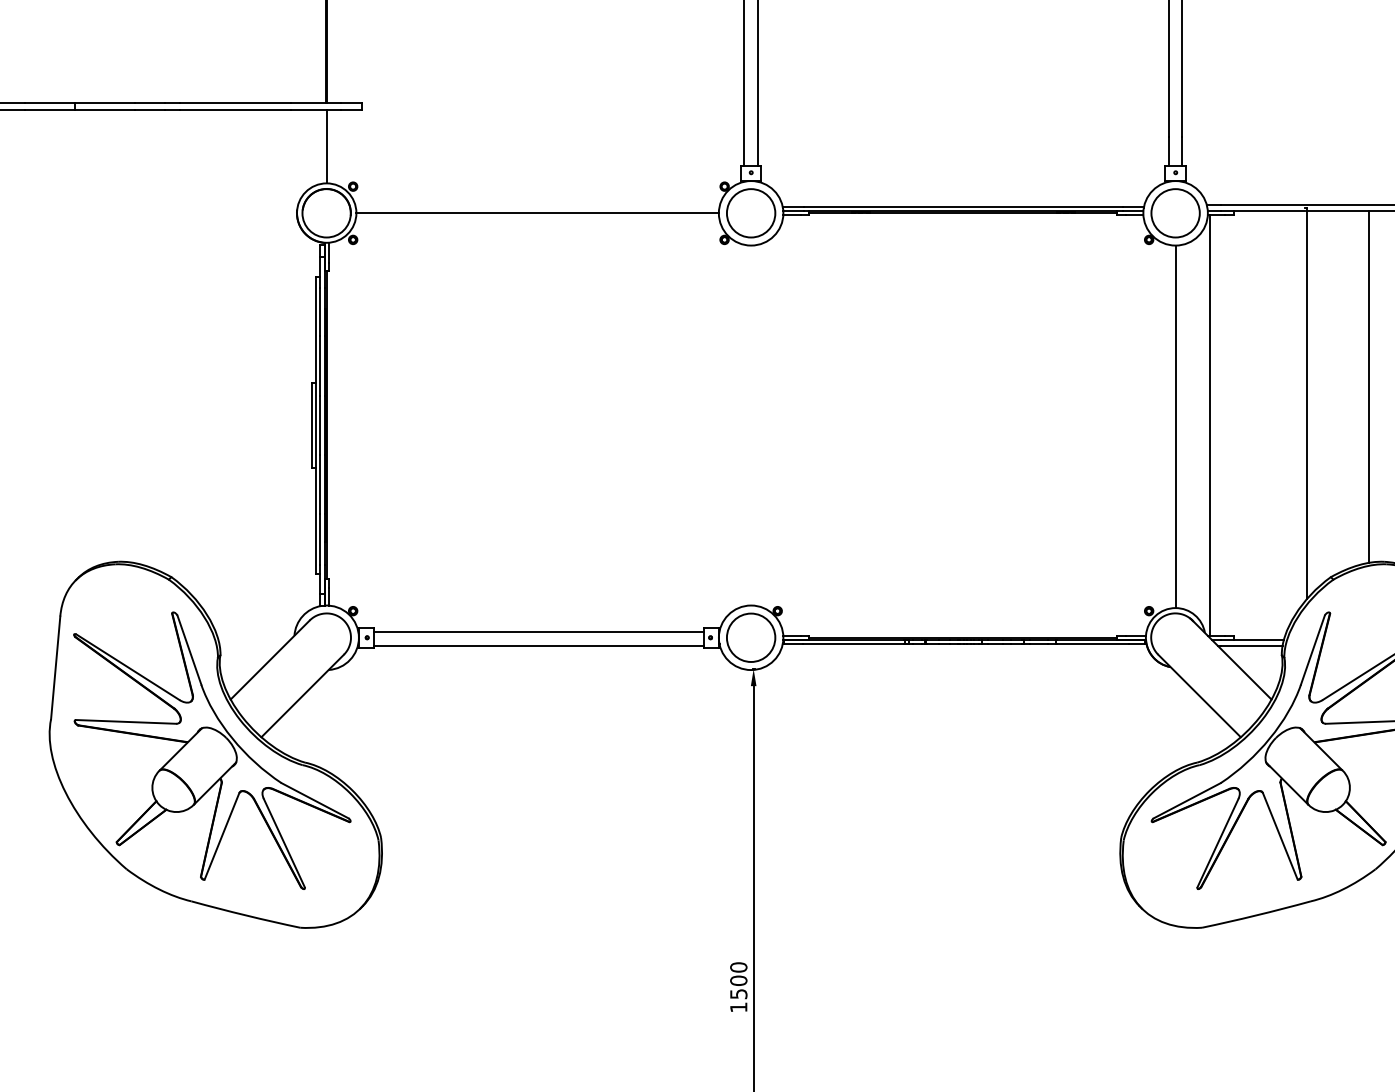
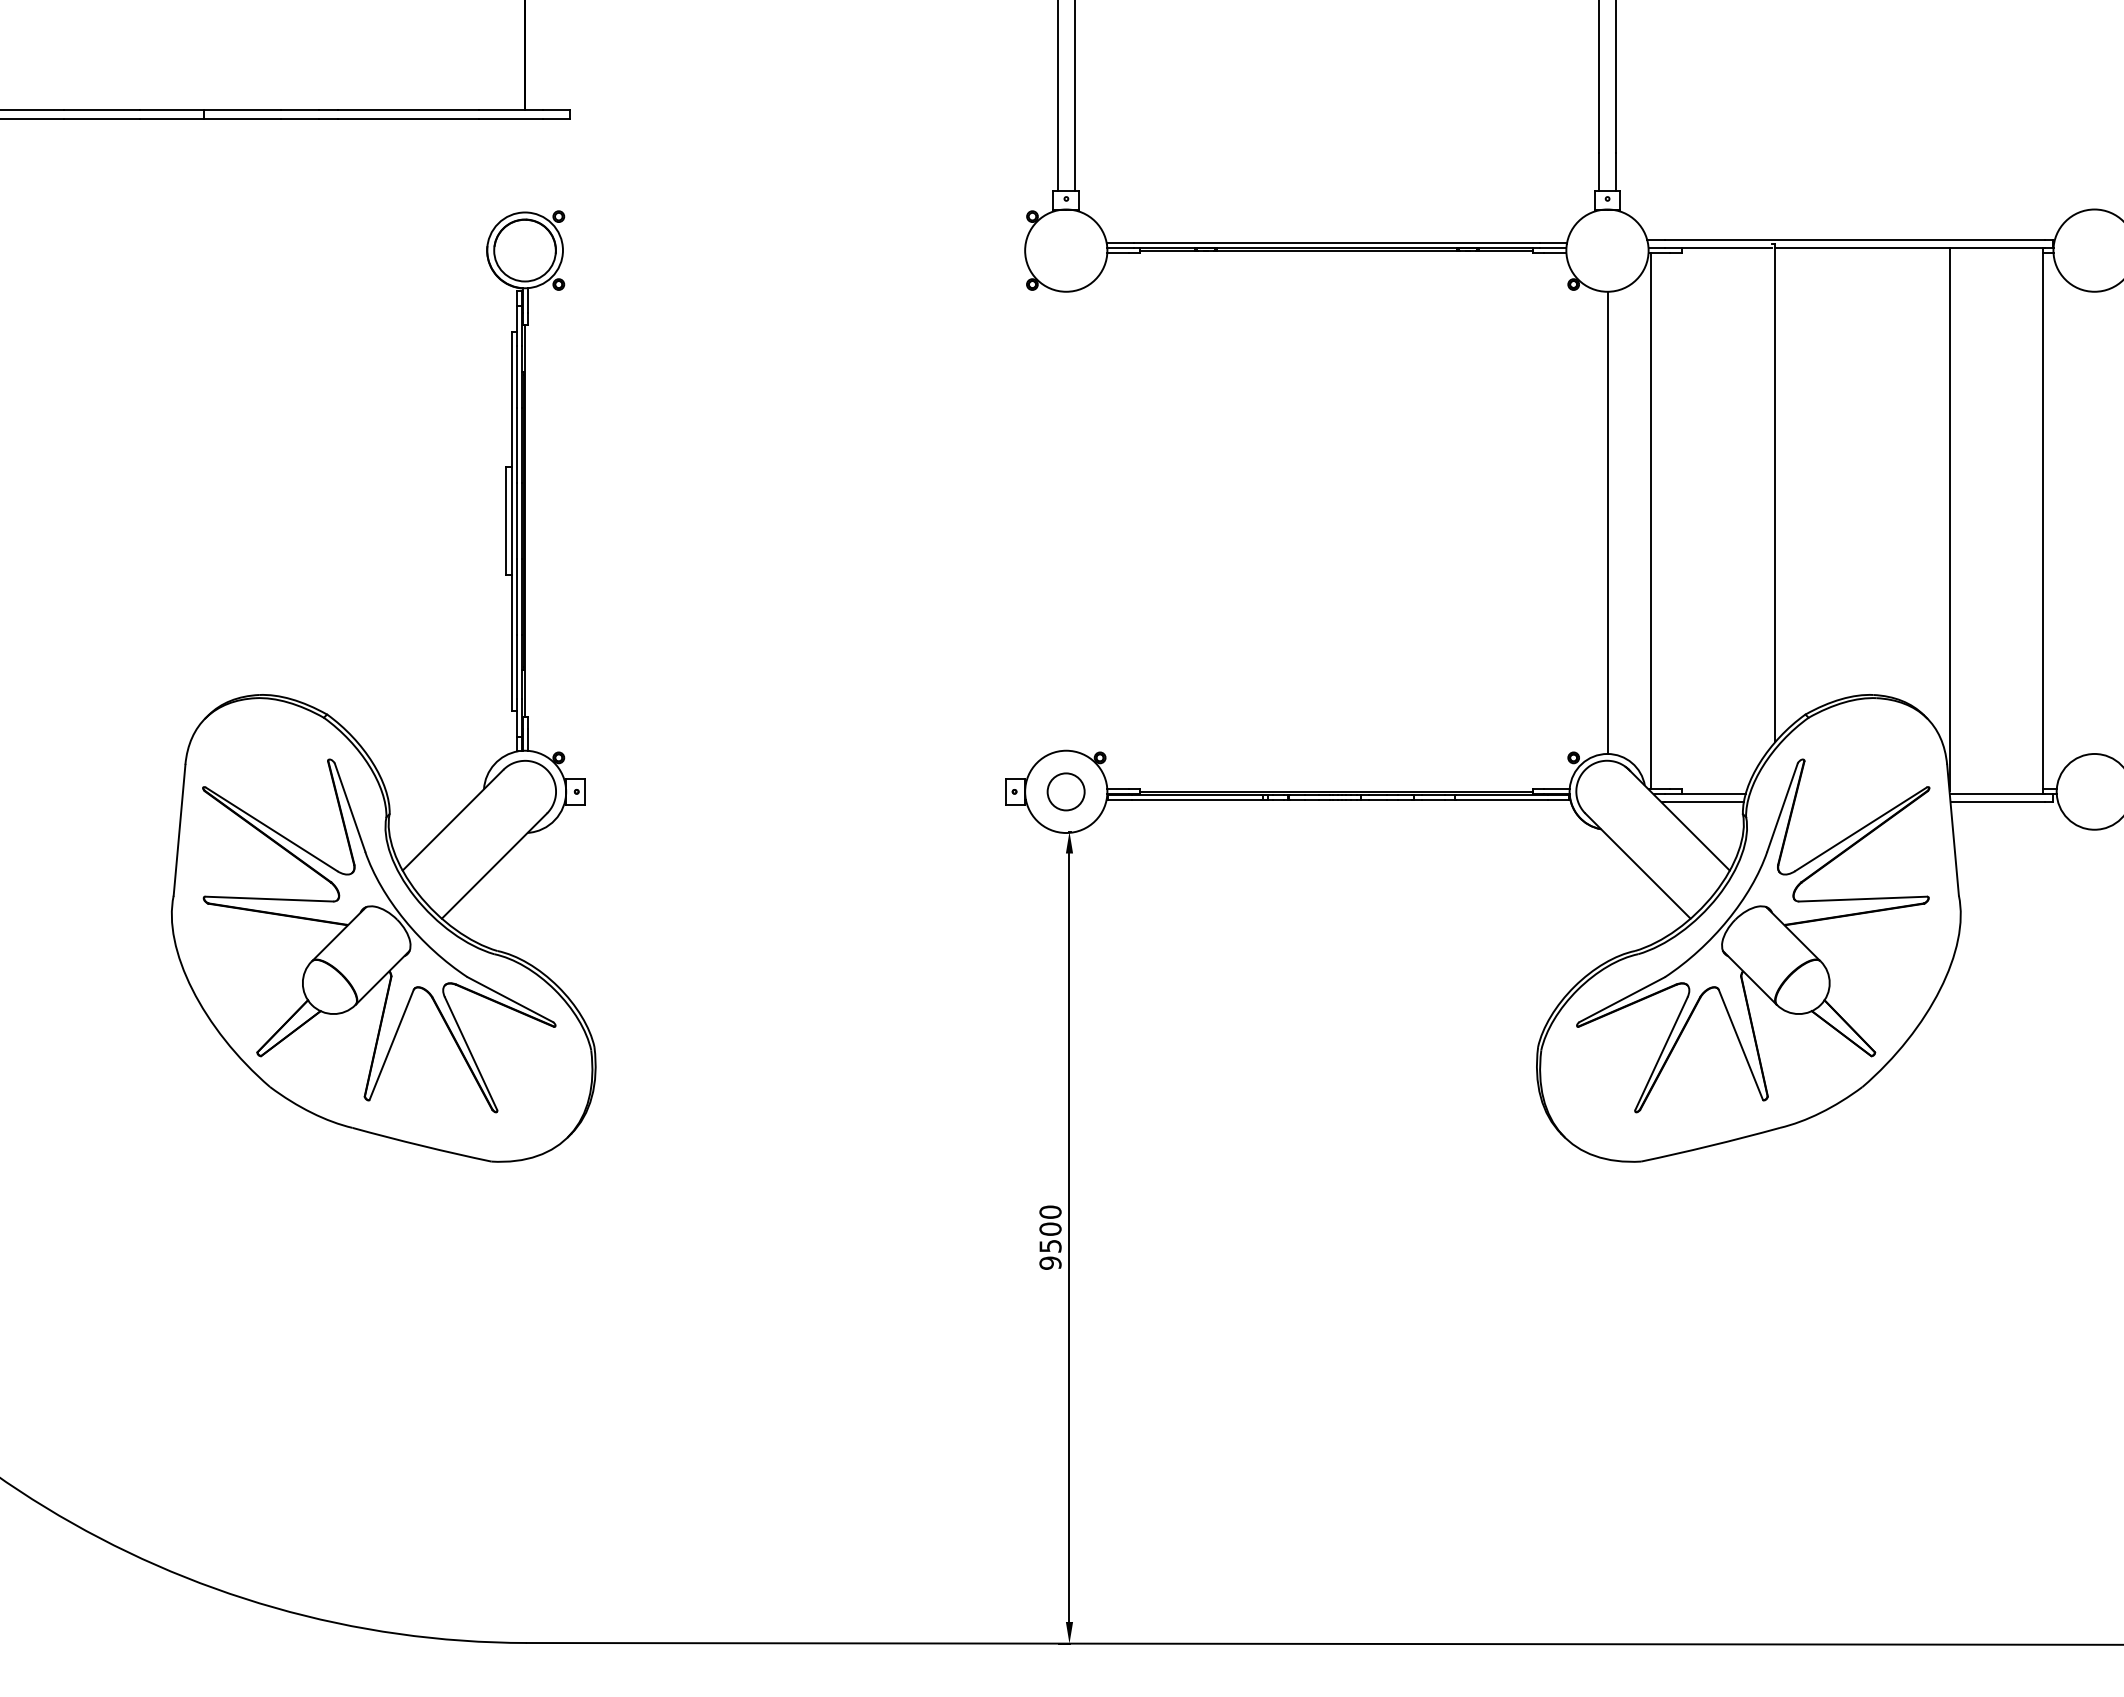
line: (327, 146) -> (525, 165), removed
line: (537, 213) -> (793, 250), removed
circle: (750, 213) -> (1065, 250), removed
circle: (1175, 213) -> (1607, 250), removed
line: (1368, 387) -> (1853, 472), removed
line: (538, 632) -> (795, 784), removed
circle: (750, 637) -> (1065, 791), size x0.6
line: (538, 646) -> (795, 802), removed
text: (738, 1006) -> (1050, 1262), 1500 -> 9500

